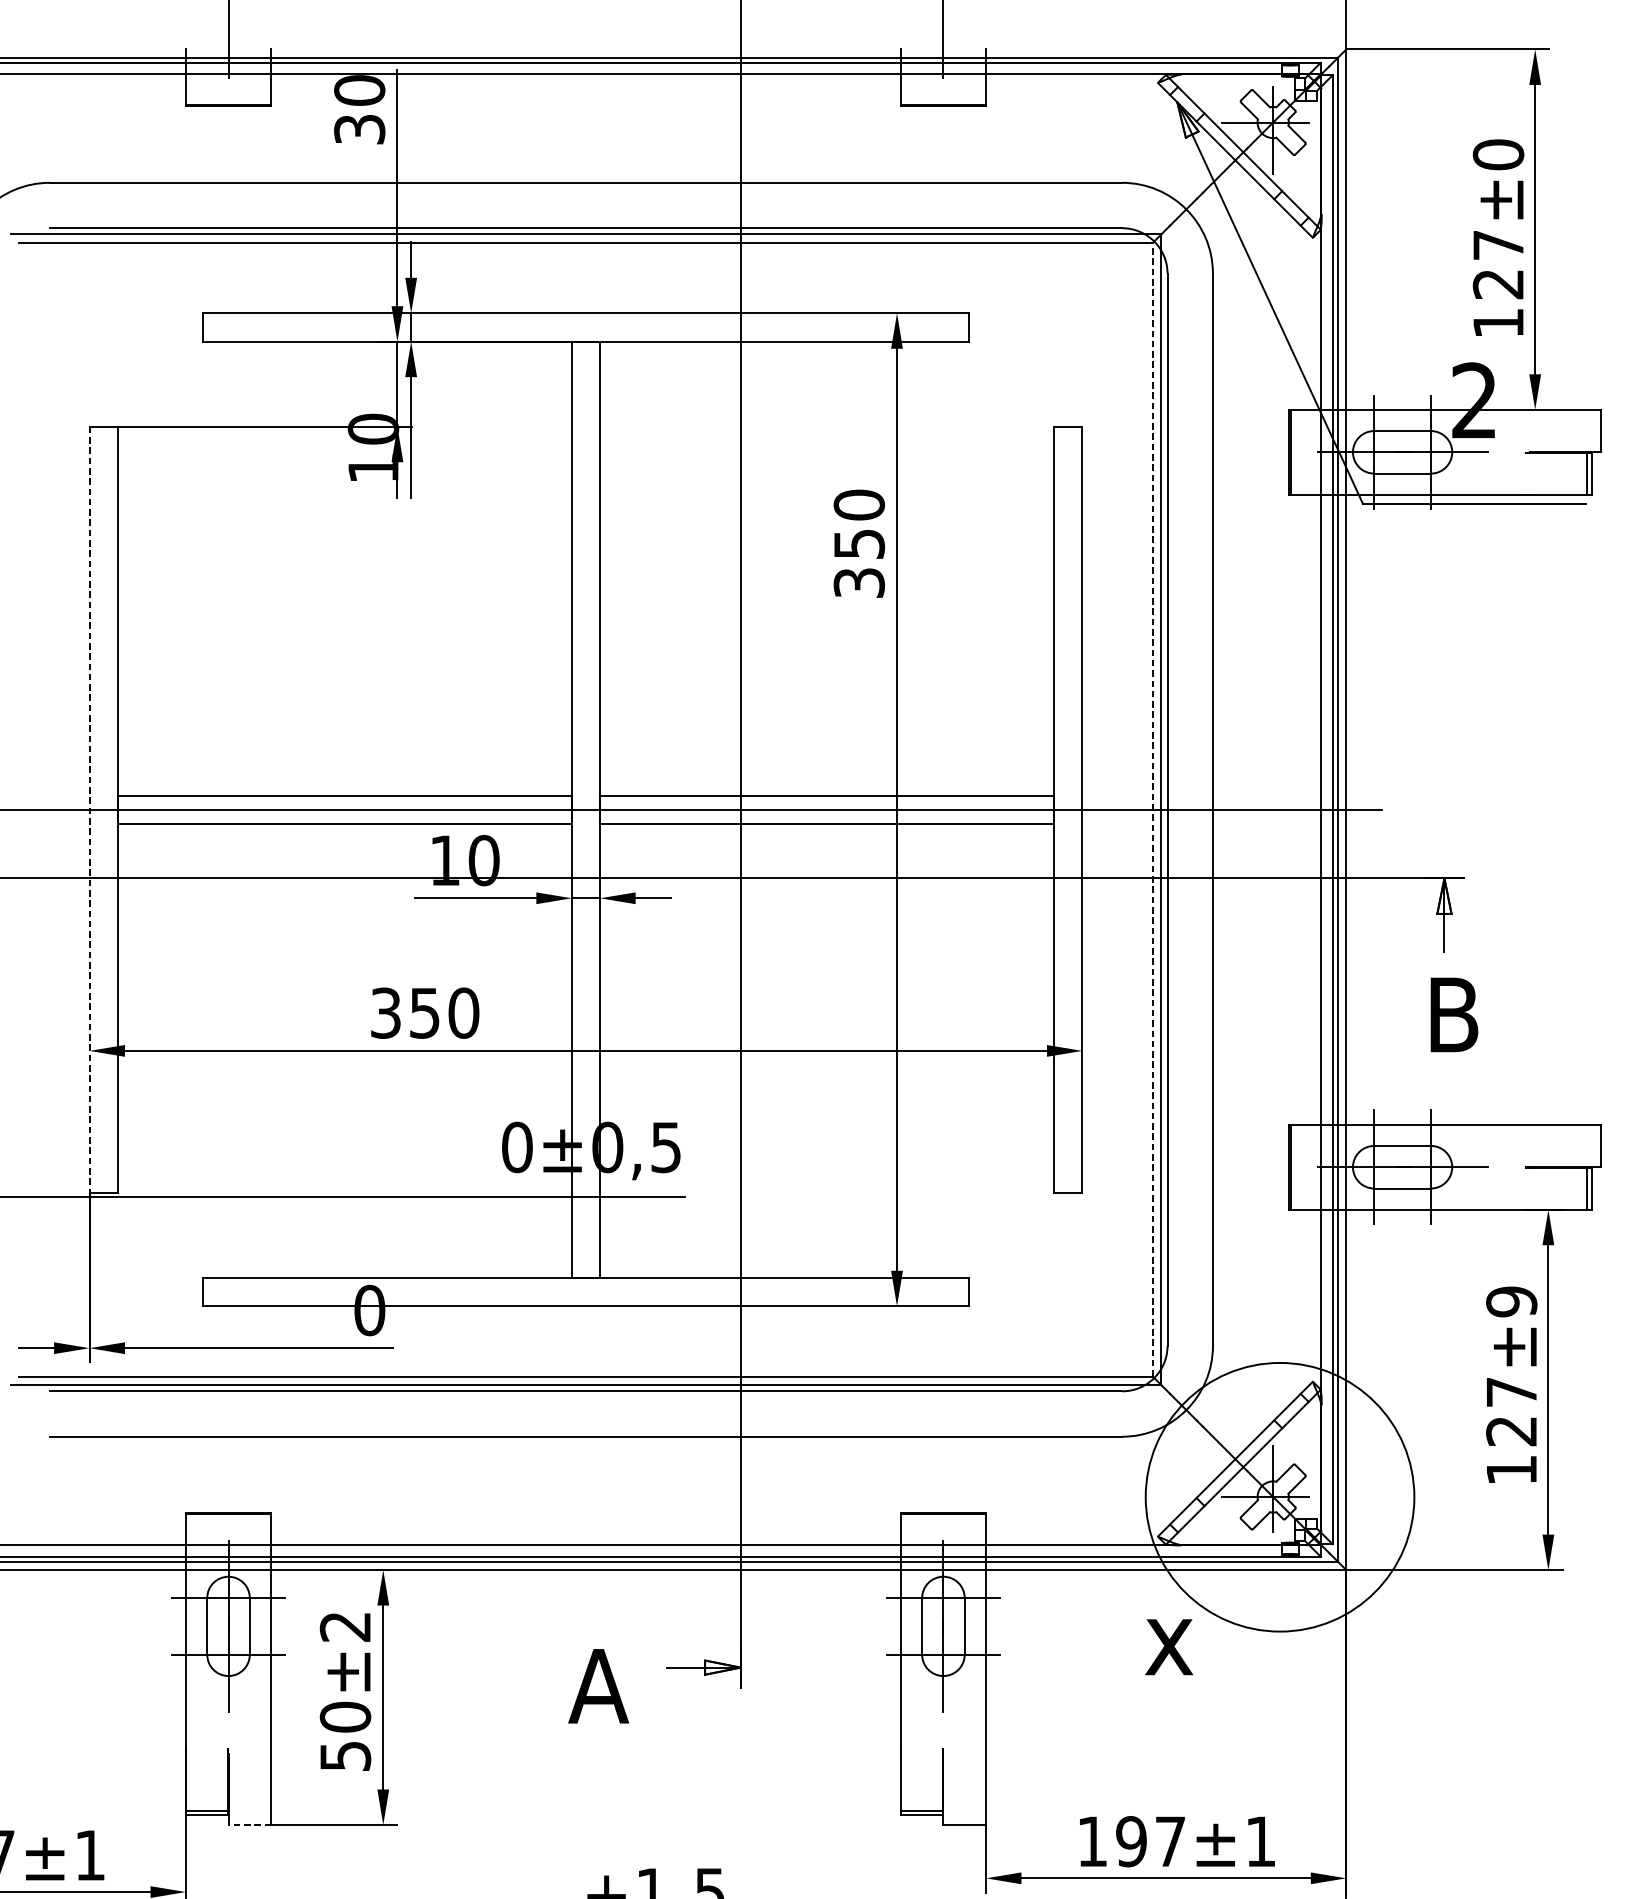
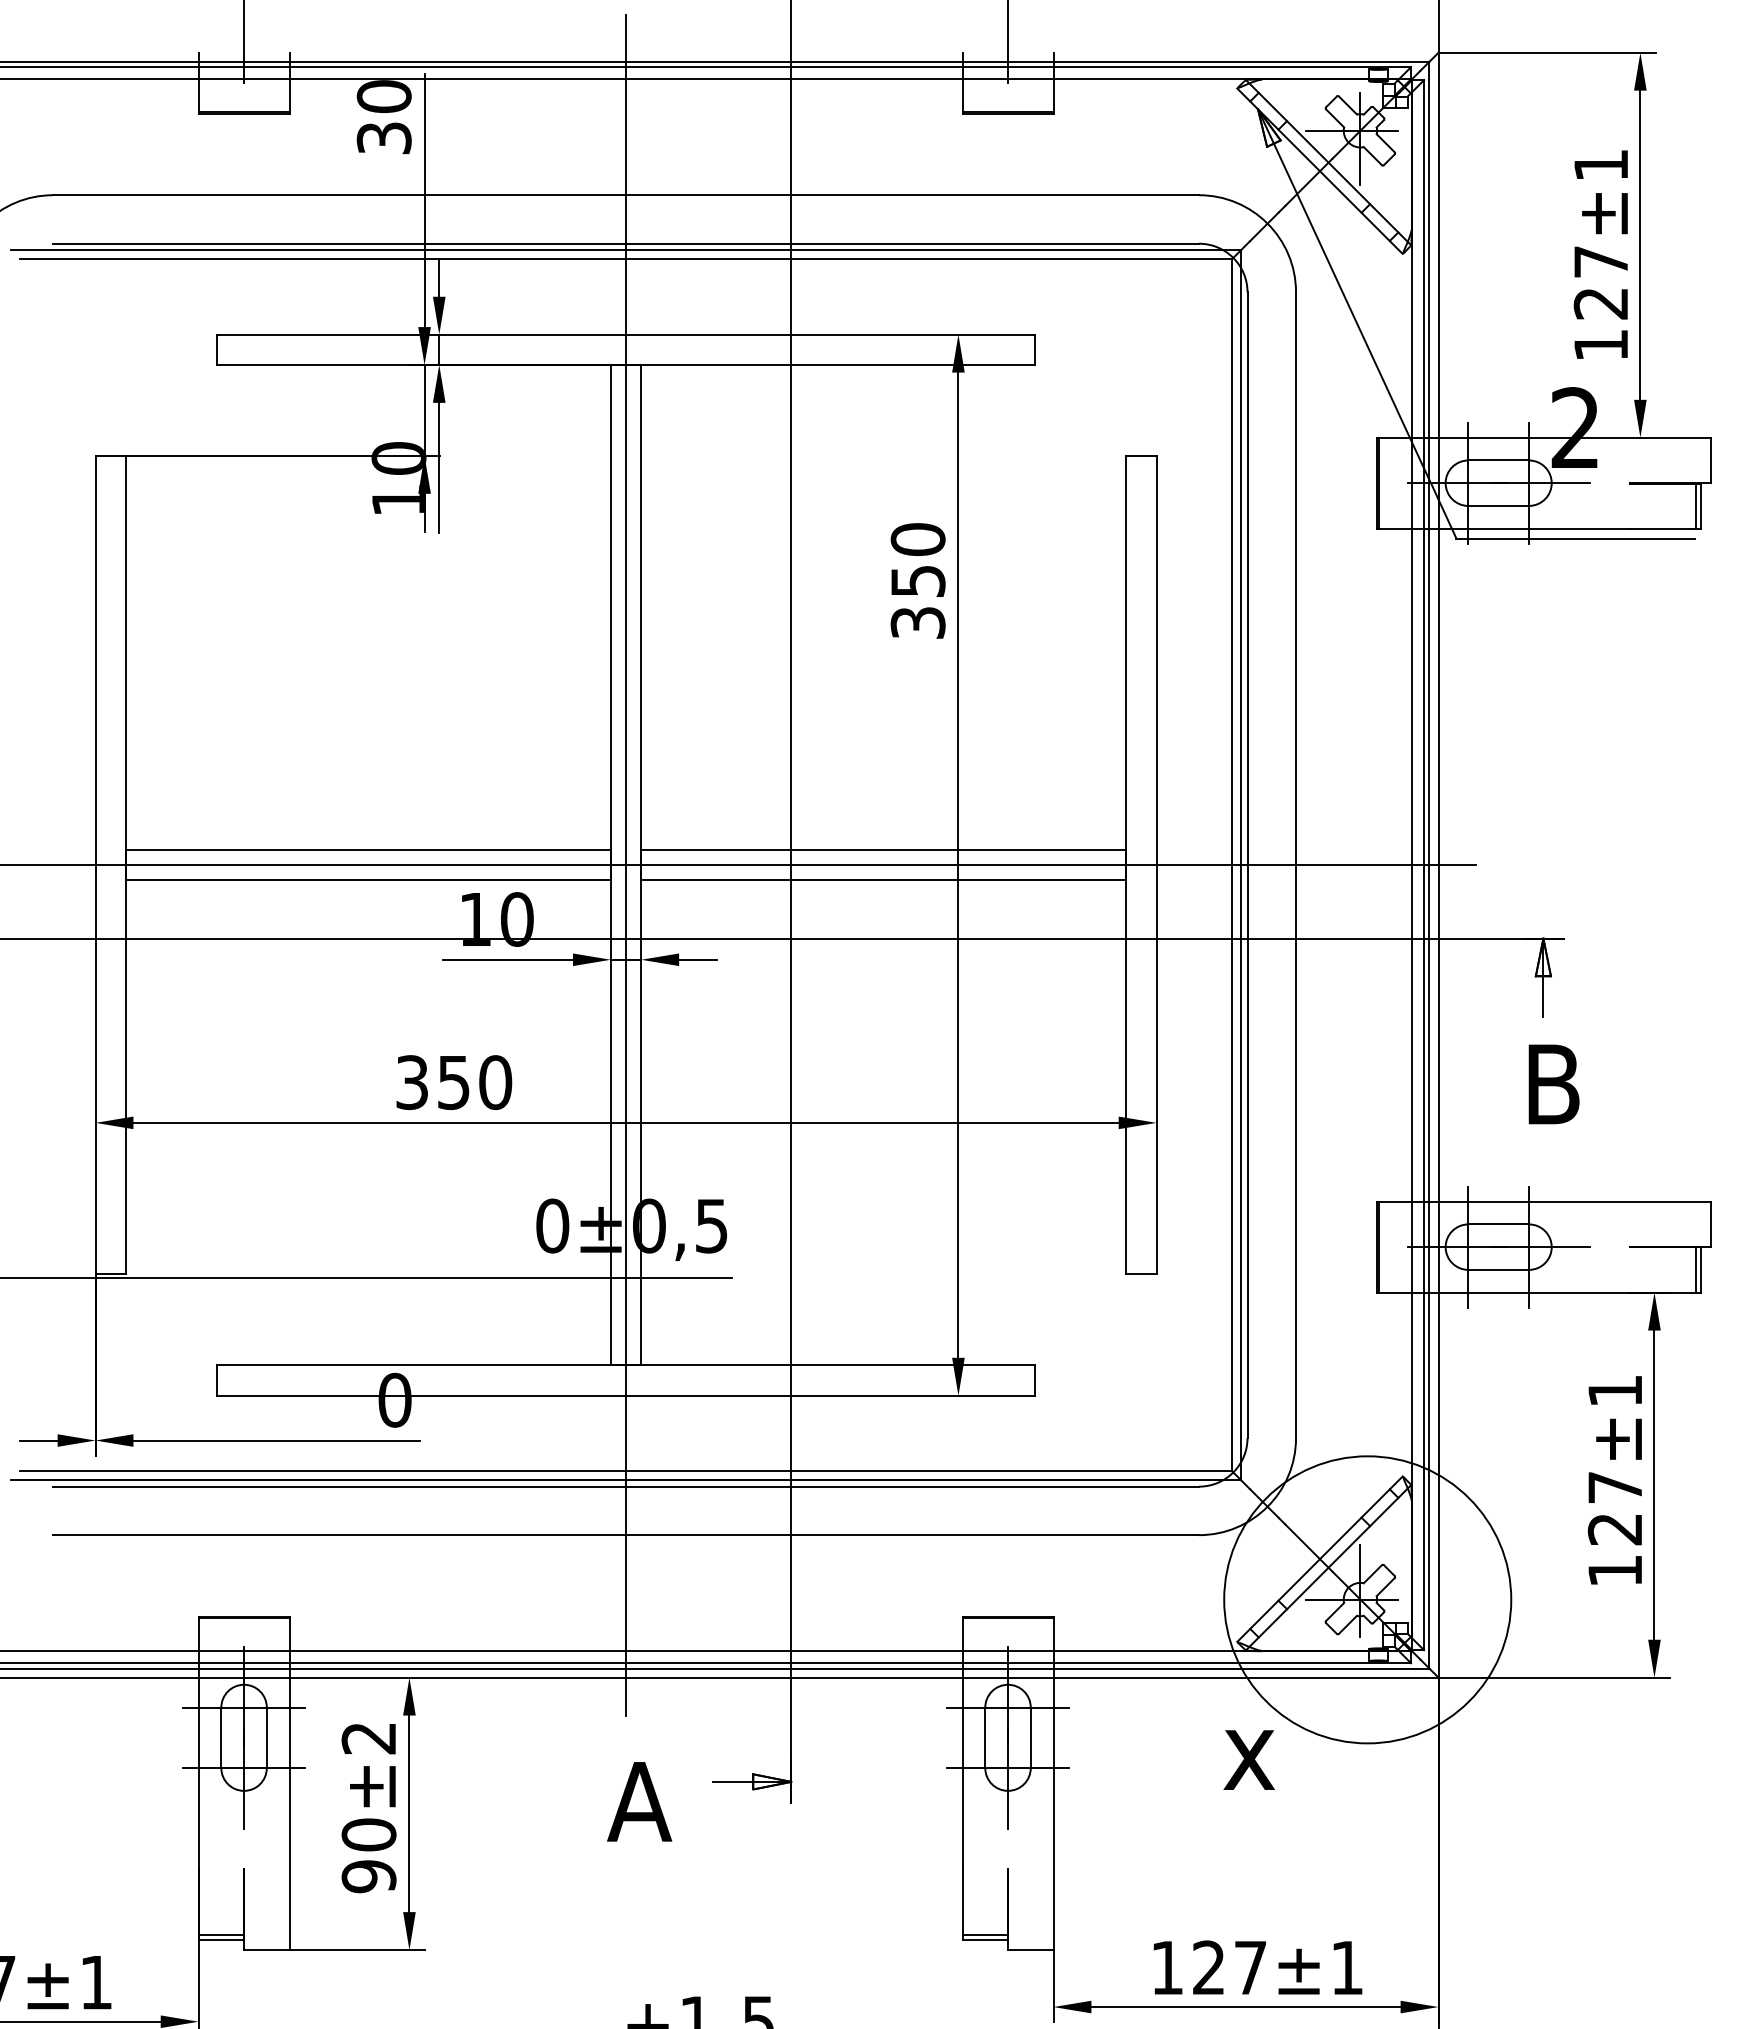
text: (1497, 154) -> (1600, 164), ±0 -> ±1
line: (586, 809) -> (626, 864), added
line: (89, 810) -> (95, 865), dashed -> solid
line: (1152, 810) -> (1231, 865), dashed -> solid
text: (1510, 1301) -> (1614, 1390), ±9 -> ±1
text: (344, 1756) -> (368, 1876), 50 -> 90
line: (249, 1825) -> (266, 1950), dashed -> solid
text: (1131, 1841) -> (1208, 1967), 197 -> 127

